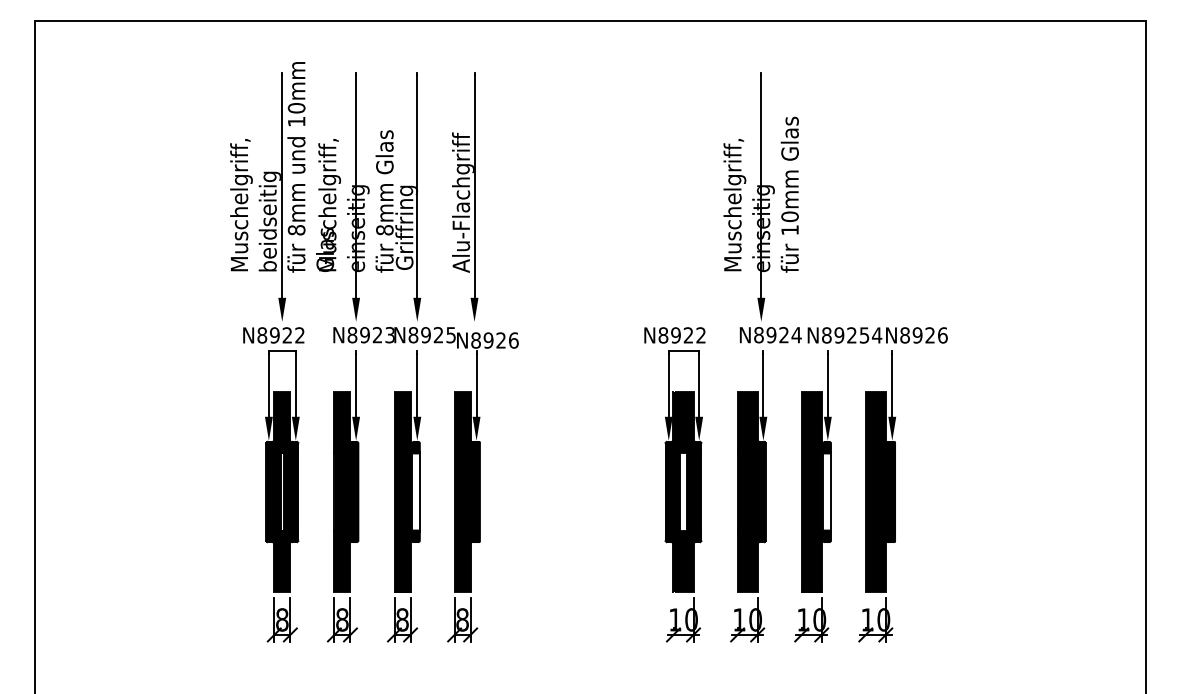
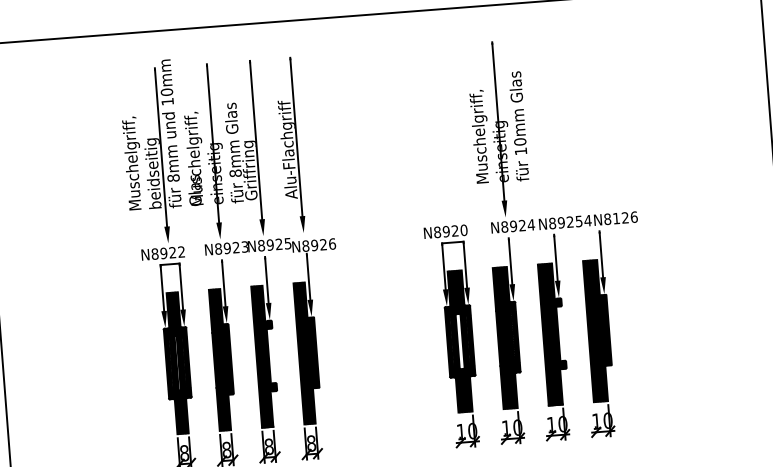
text: (701, 335) -> (464, 230), N8922 -> N8920
text: (917, 335) -> (616, 218), N8926 -> N8126
line: (419, 491) -> (274, 355), removed
line: (830, 491) -> (563, 333), removed

